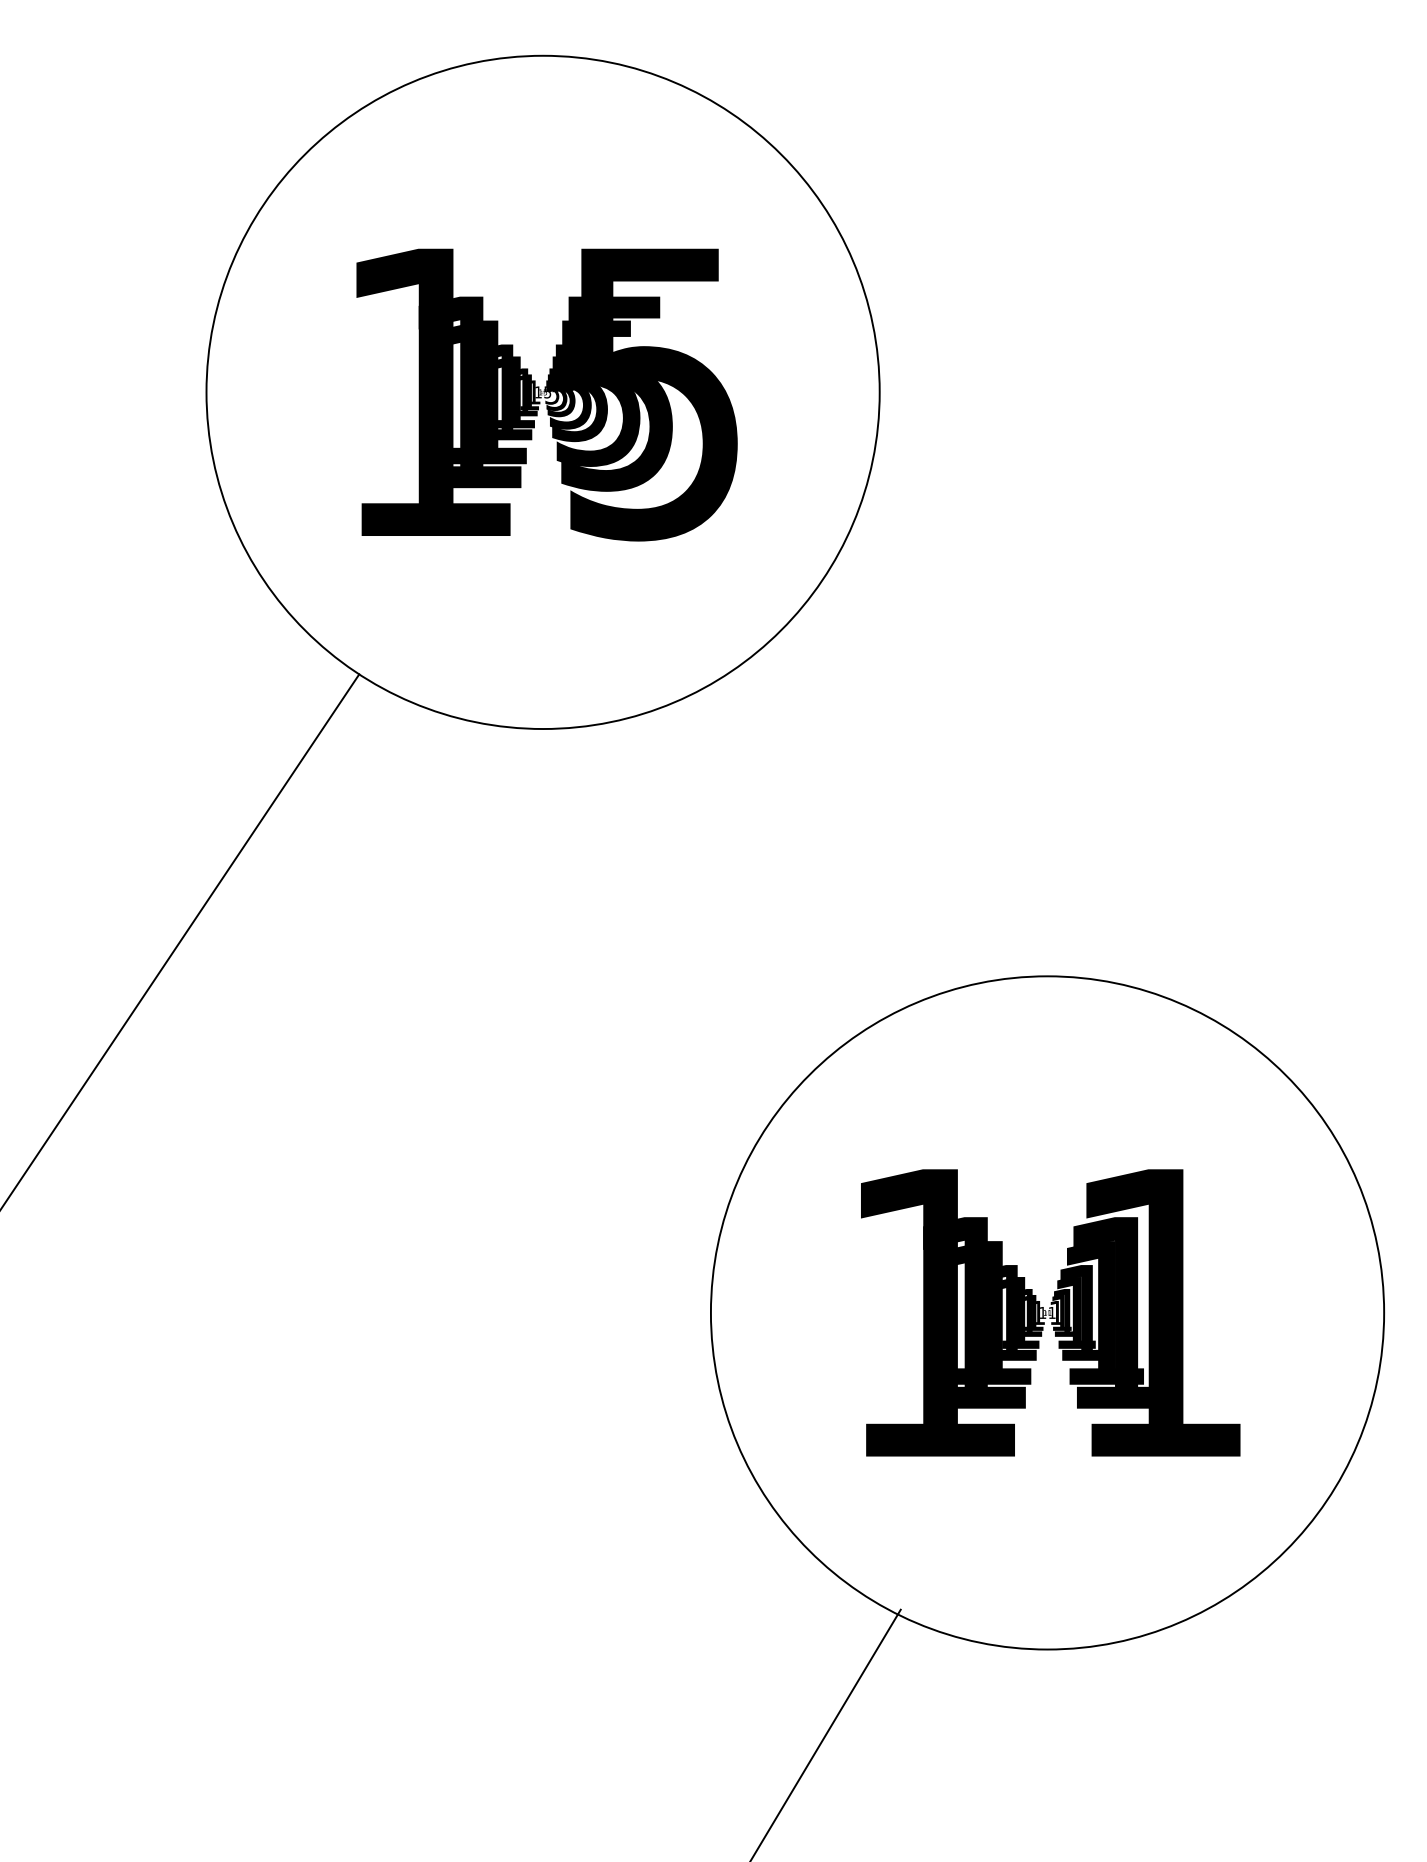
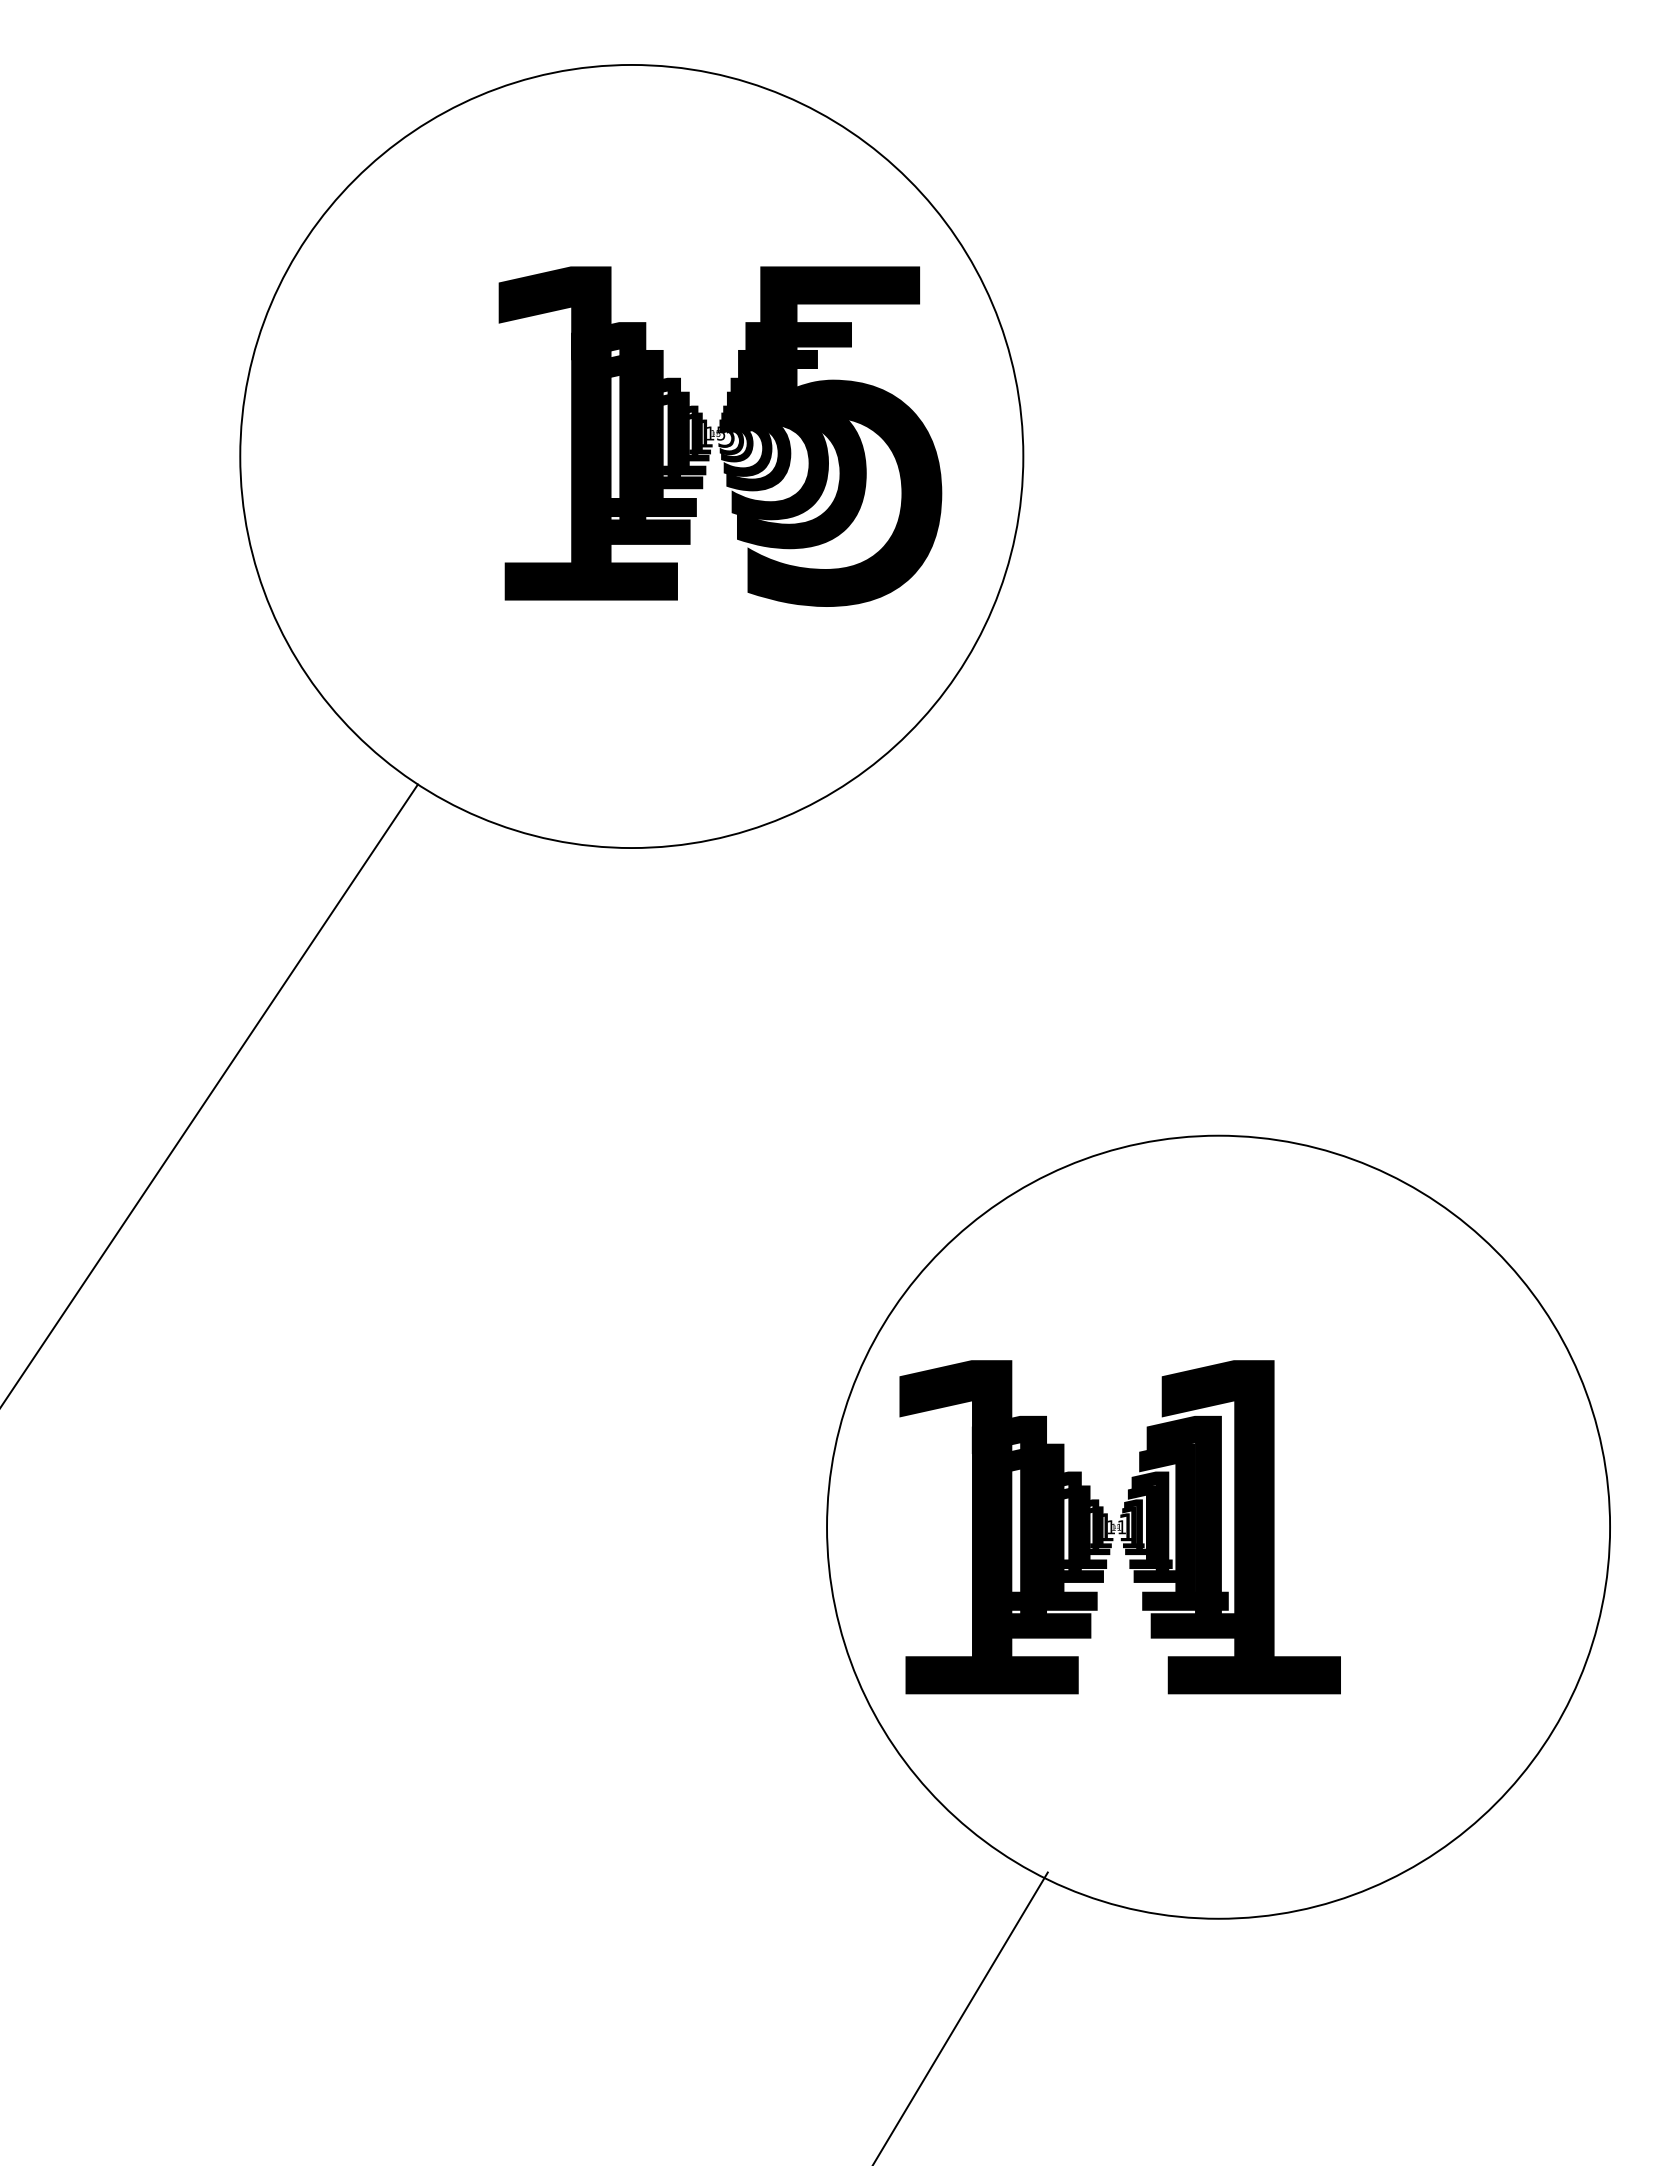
text: (547, 394) -> (720, 436), moved
text: (1050, 1313) -> (1119, 1527), moved

